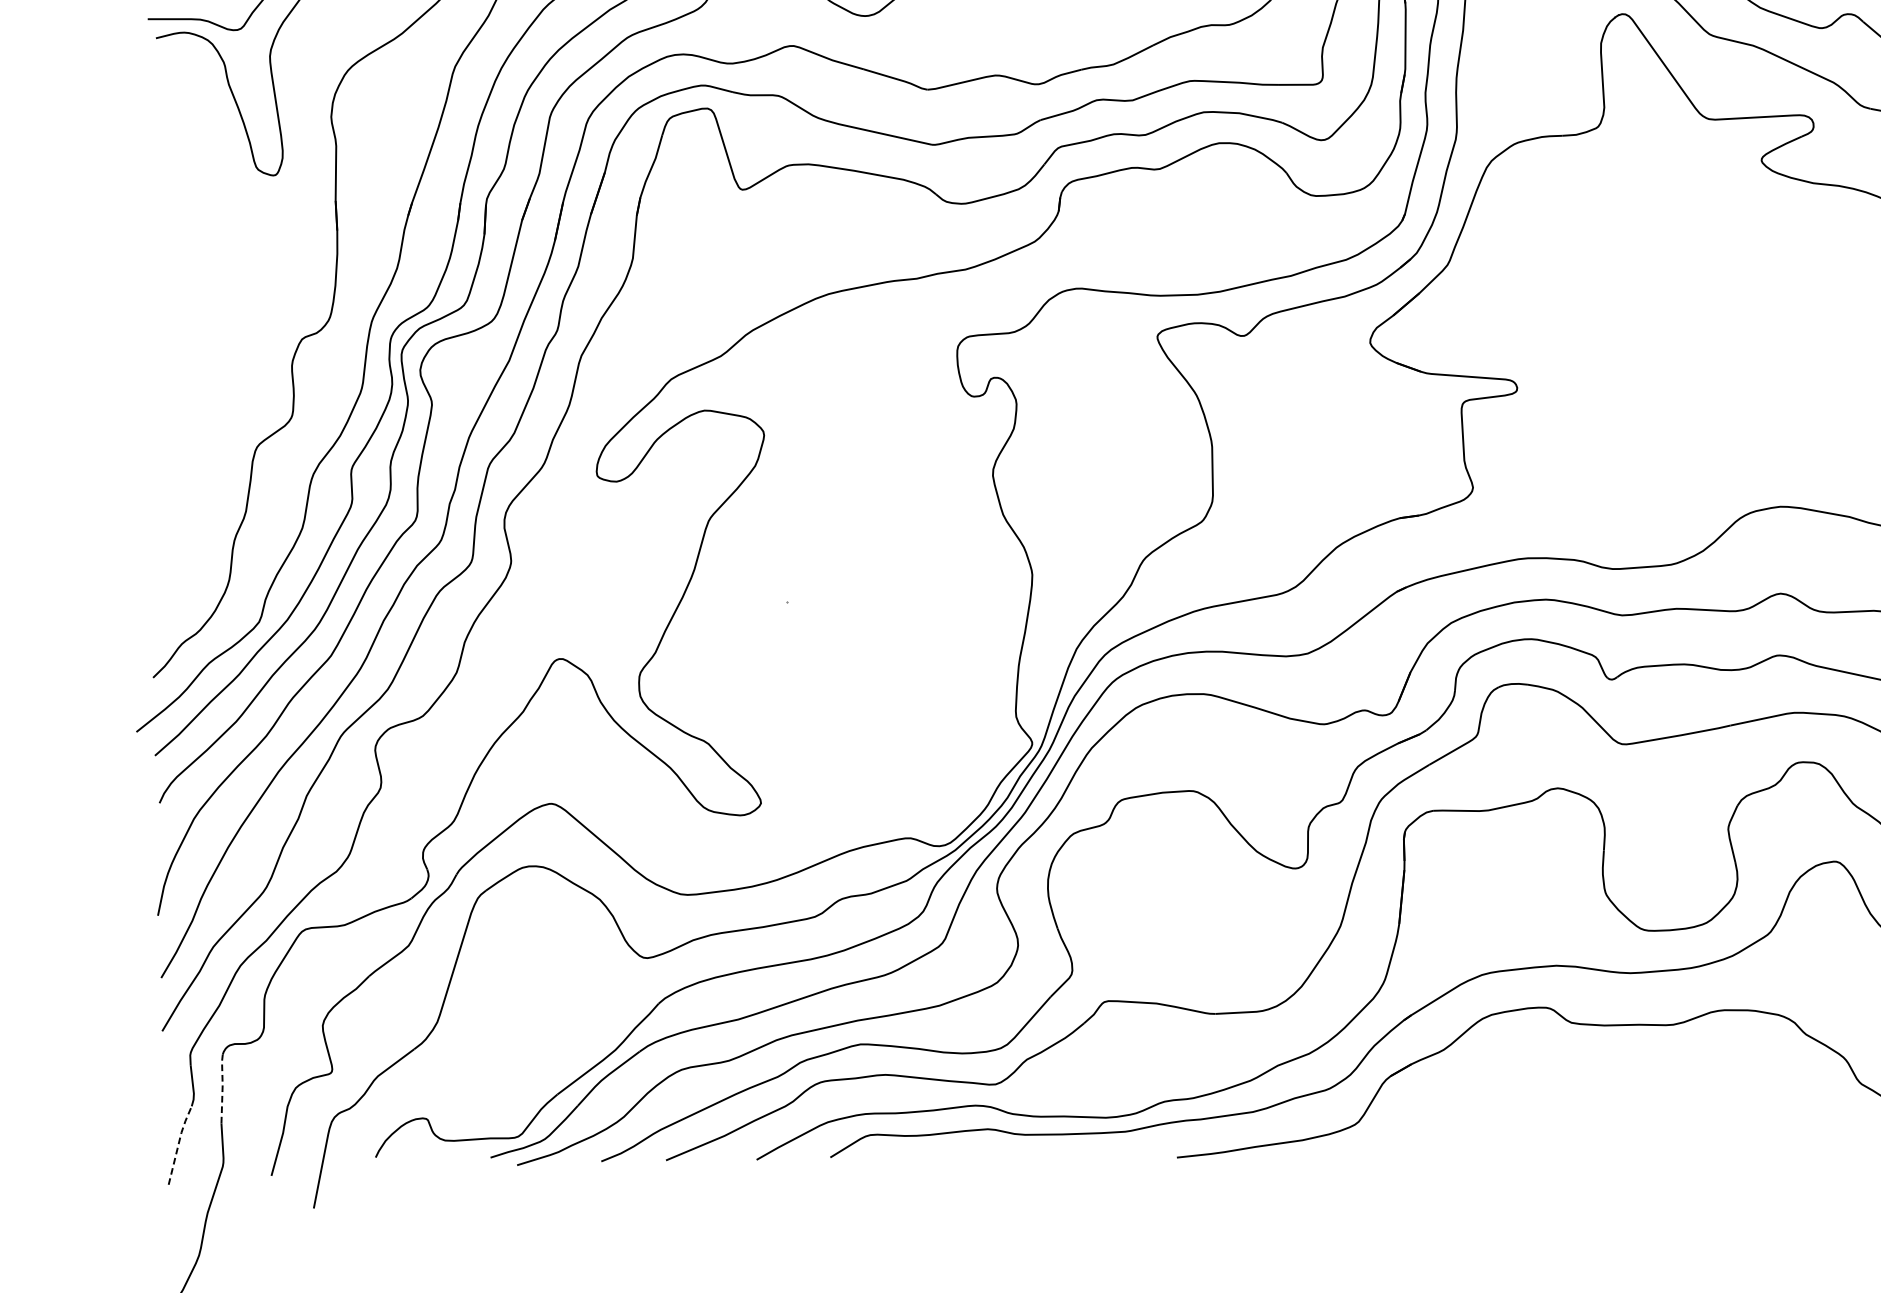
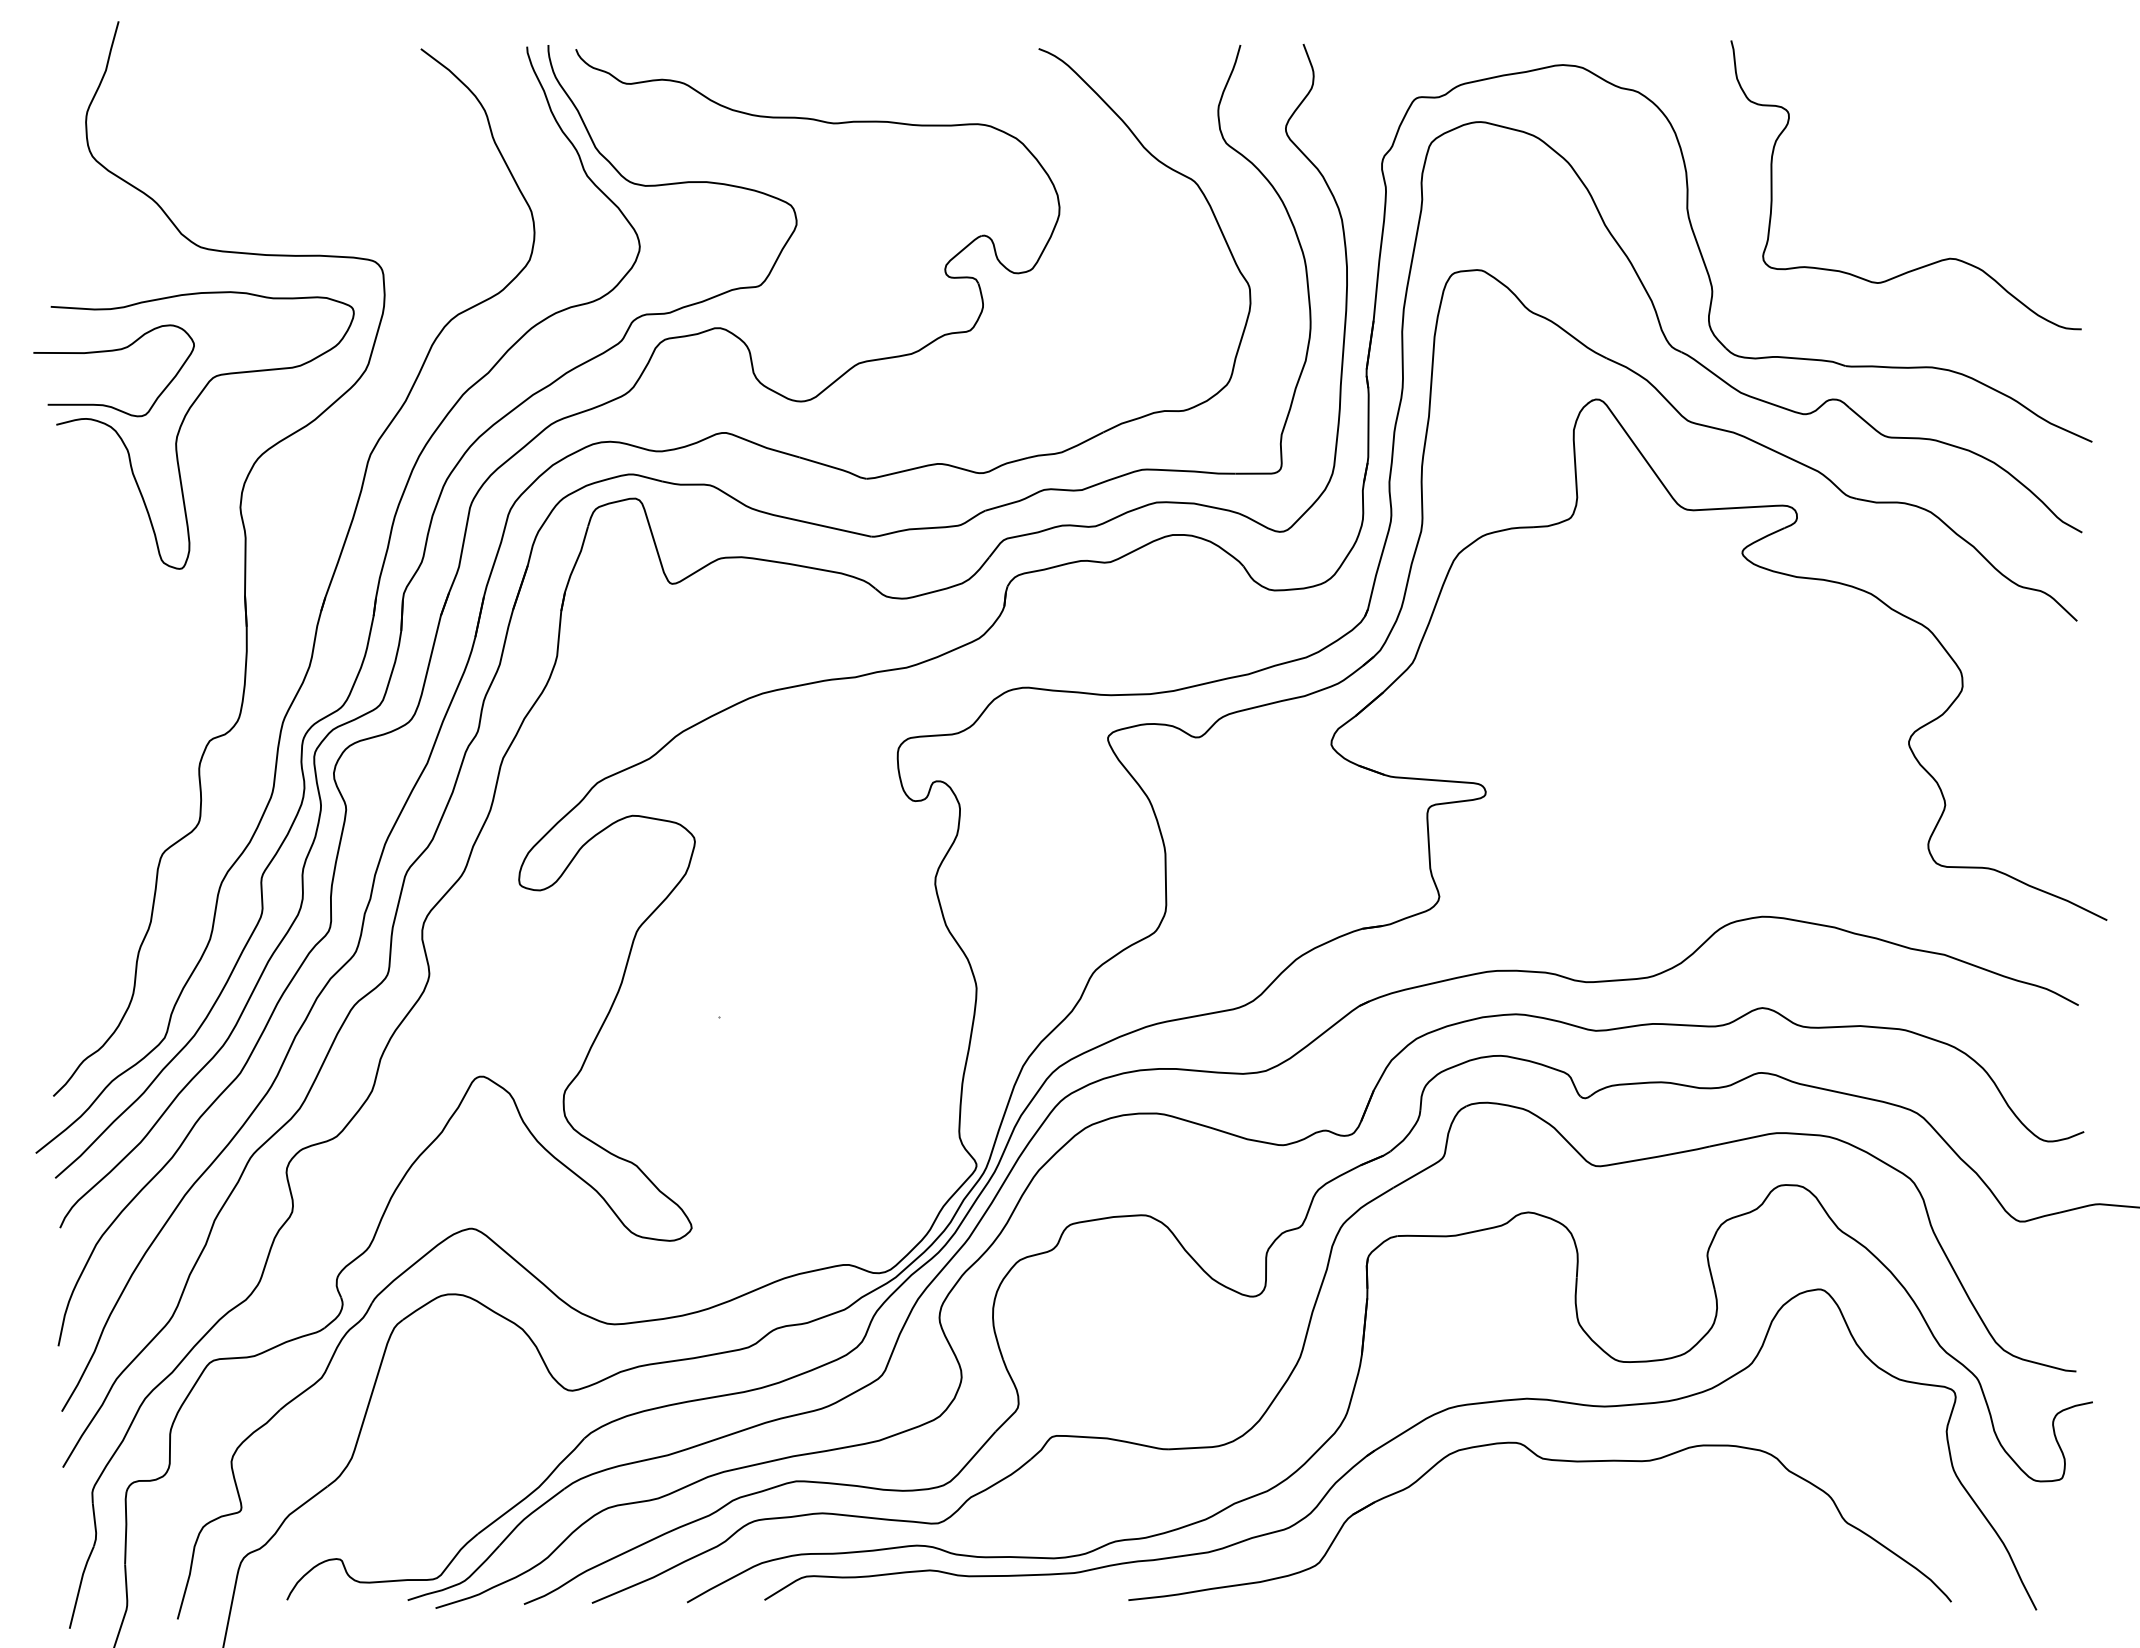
line: (222, 1087) -> (126, 1526), dashed -> solid
line: (178, 1143) -> (80, 1585), dashed -> solid

